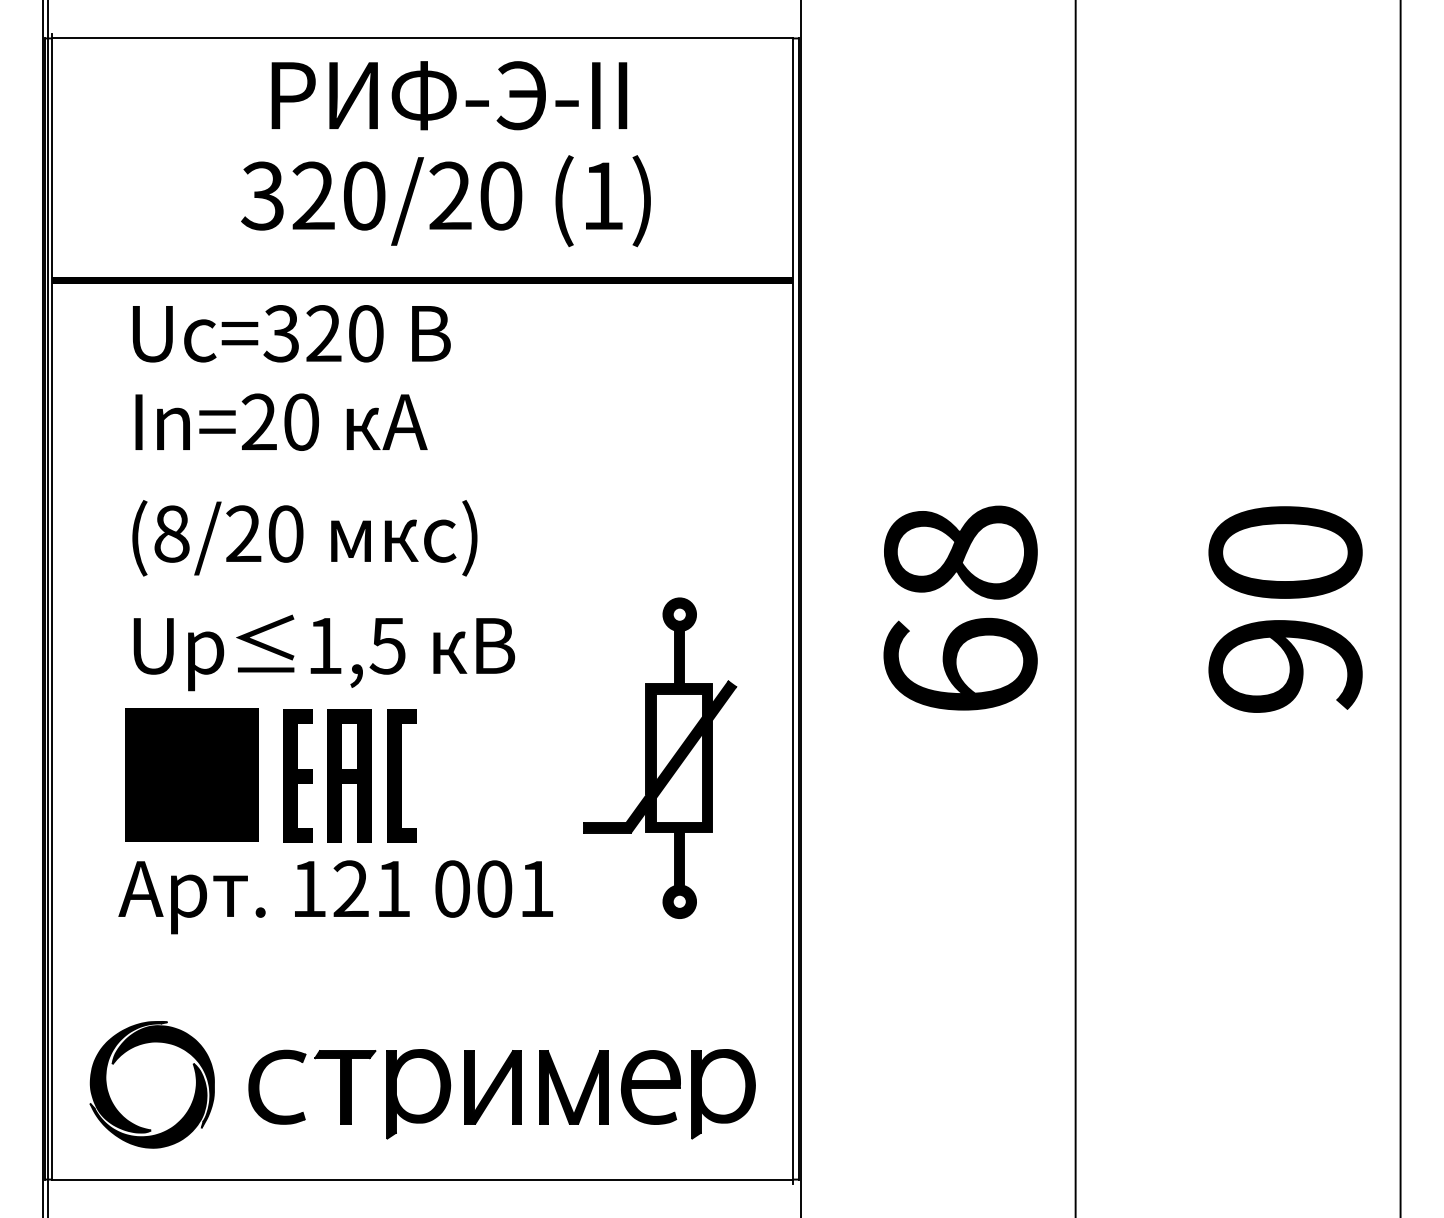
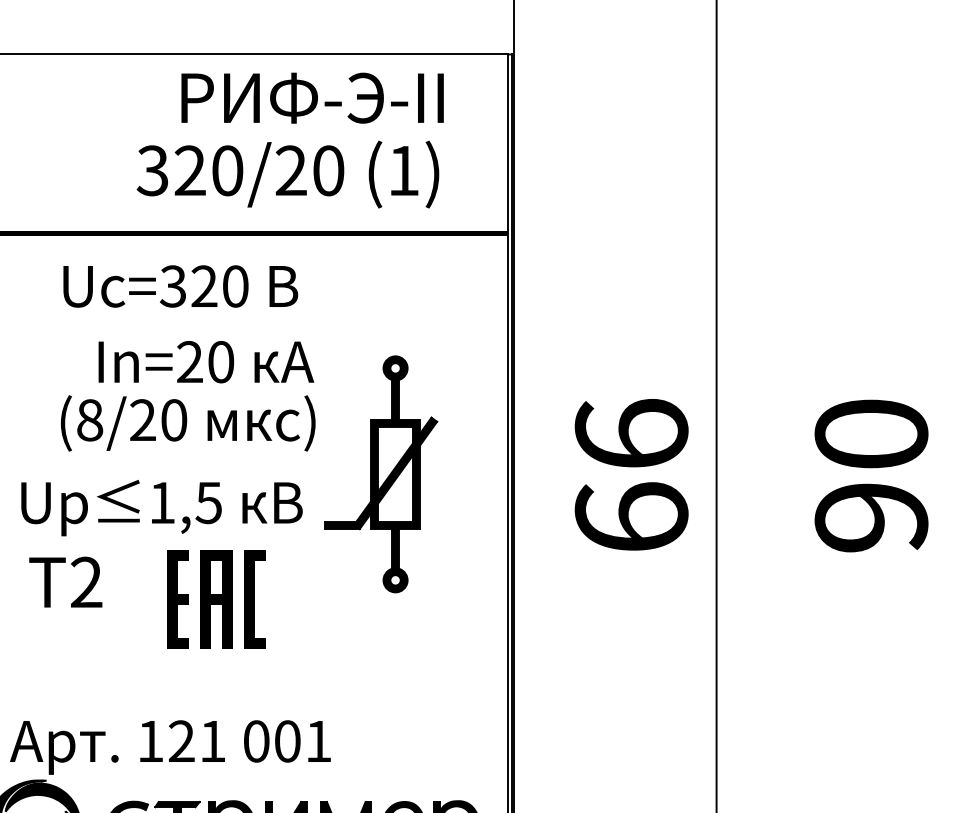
text: (449, 95) -> (312, 98), moved
text: (445, 201) -> (287, 174), moved
text: (291, 333) -> (180, 286), moved
text: (281, 421) -> (206, 361), moved
text: (304, 538) -> (187, 423), moved
text: (960, 552) -> (631, 433), 68 -> 66
part: (660, 757) -> (381, 473), moved
fill: (191, 775) -> (63, 598), removed
part: (349, 775) -> (215, 598), moved
text: (335, 897) -> (170, 747), moved

